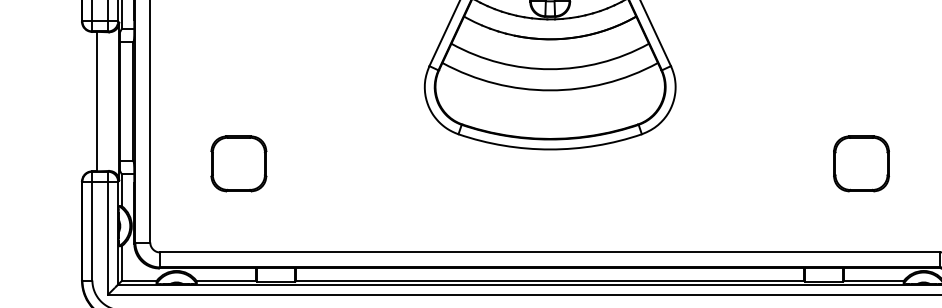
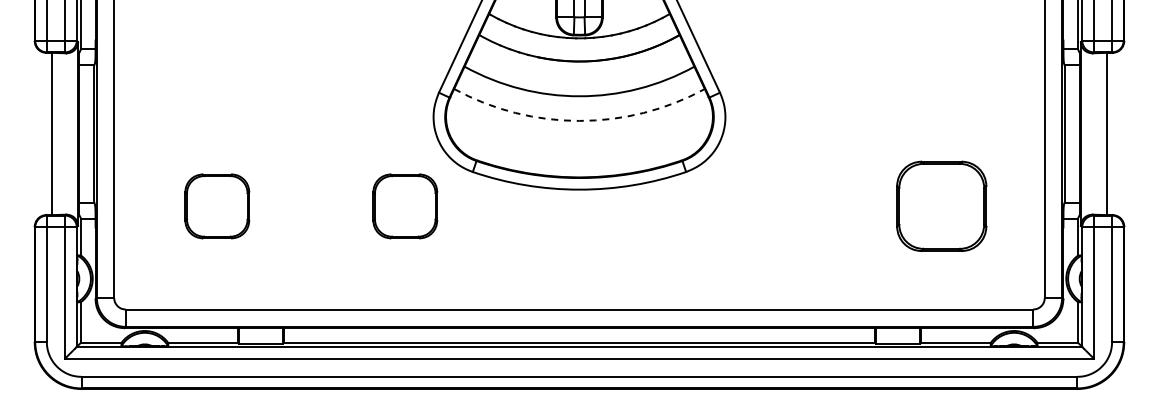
arc: (550, 90) -> (579, 120), solid -> dashed
part: (400, 163) -> (405, 206), added
part: (861, 163) -> (941, 206), size x1.4

